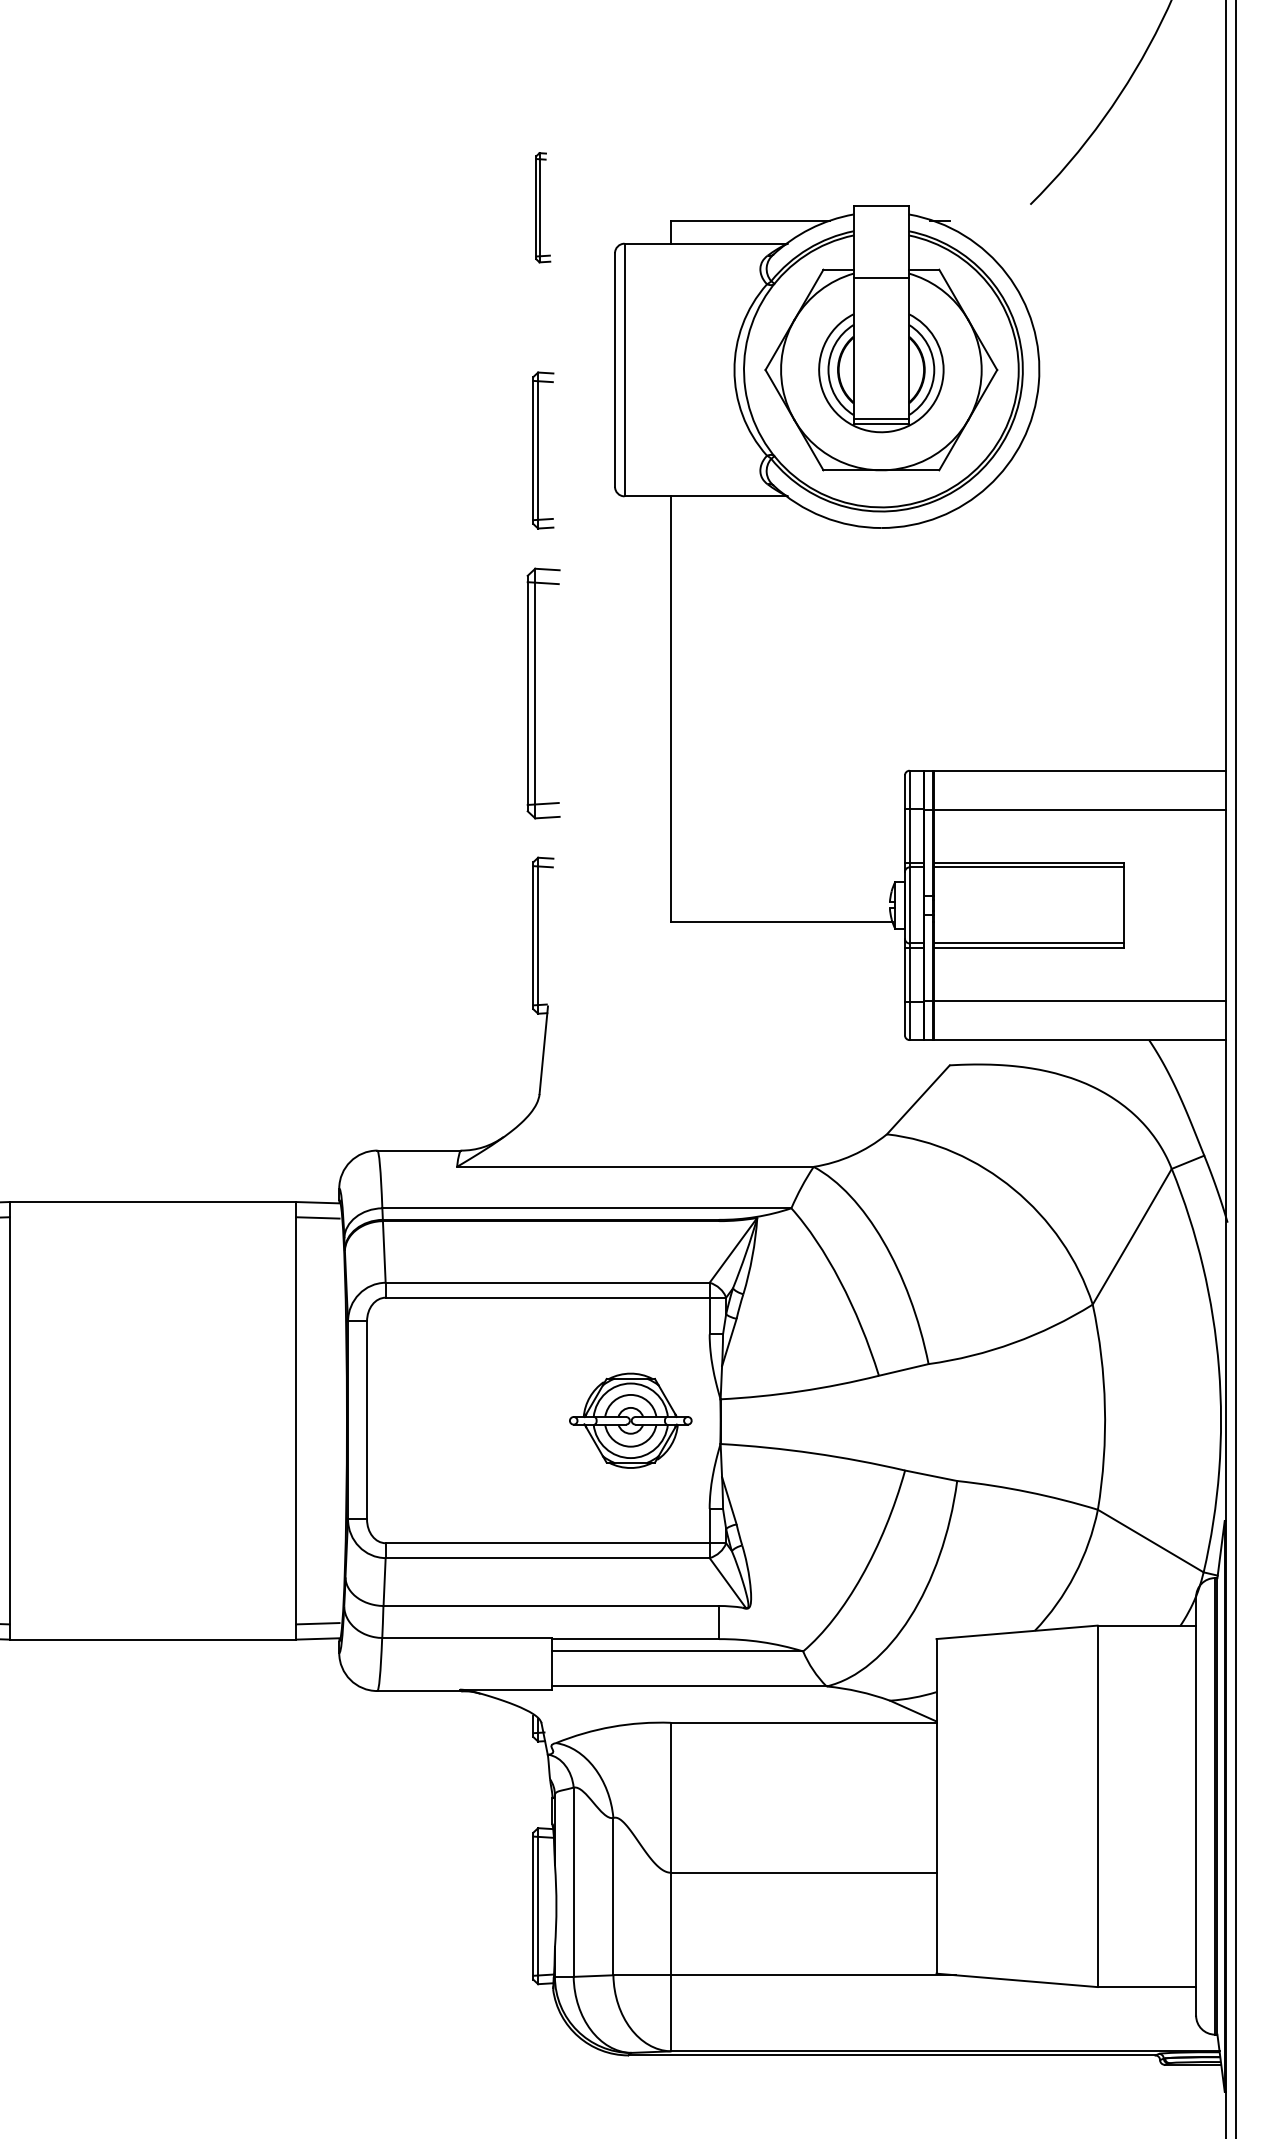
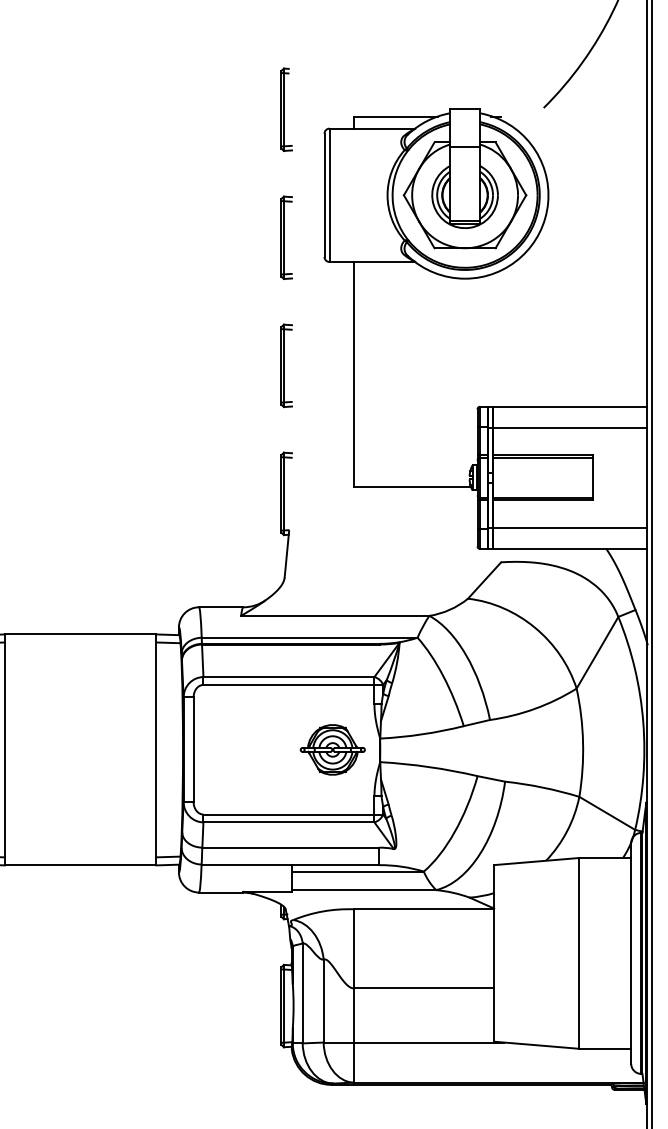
part: (543, 207) -> (286, 109), size x1.43
part: (543, 692) -> (286, 365), size x0.62

